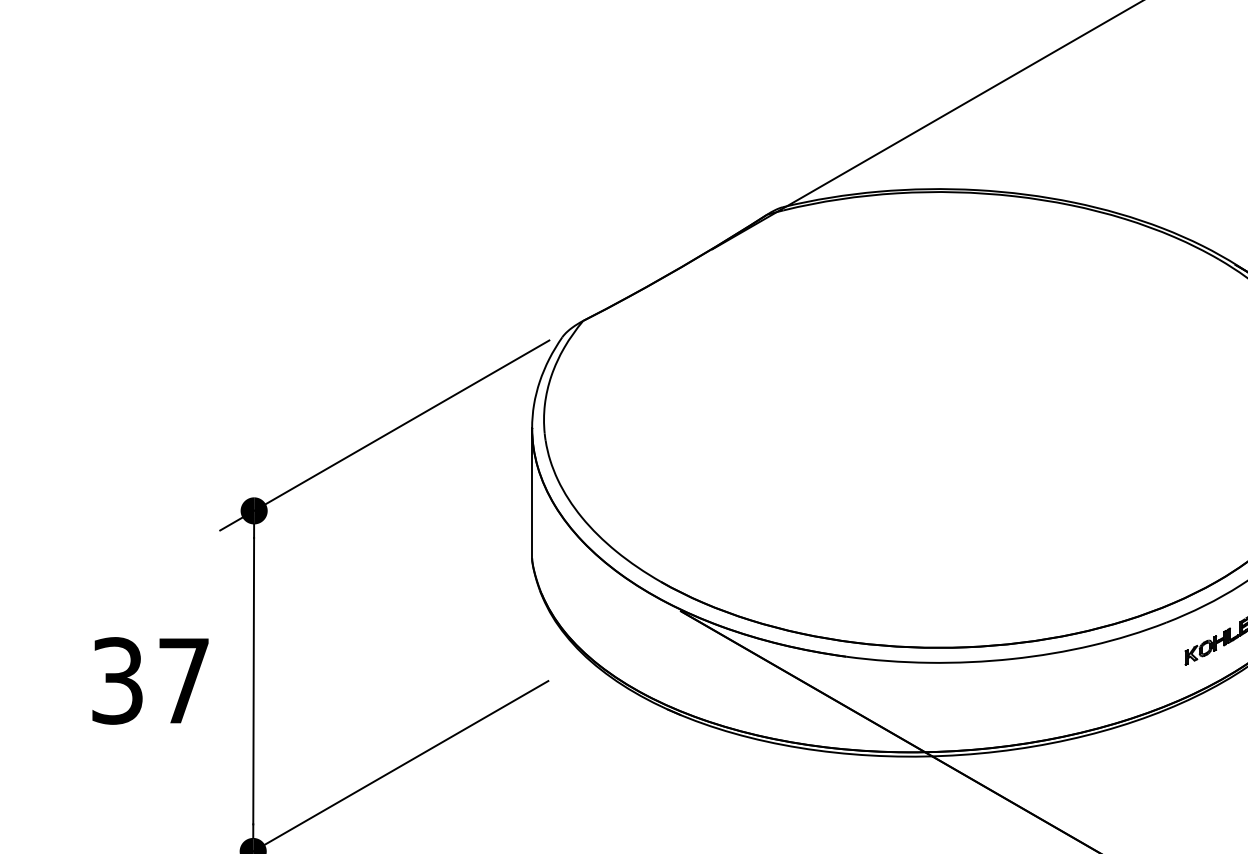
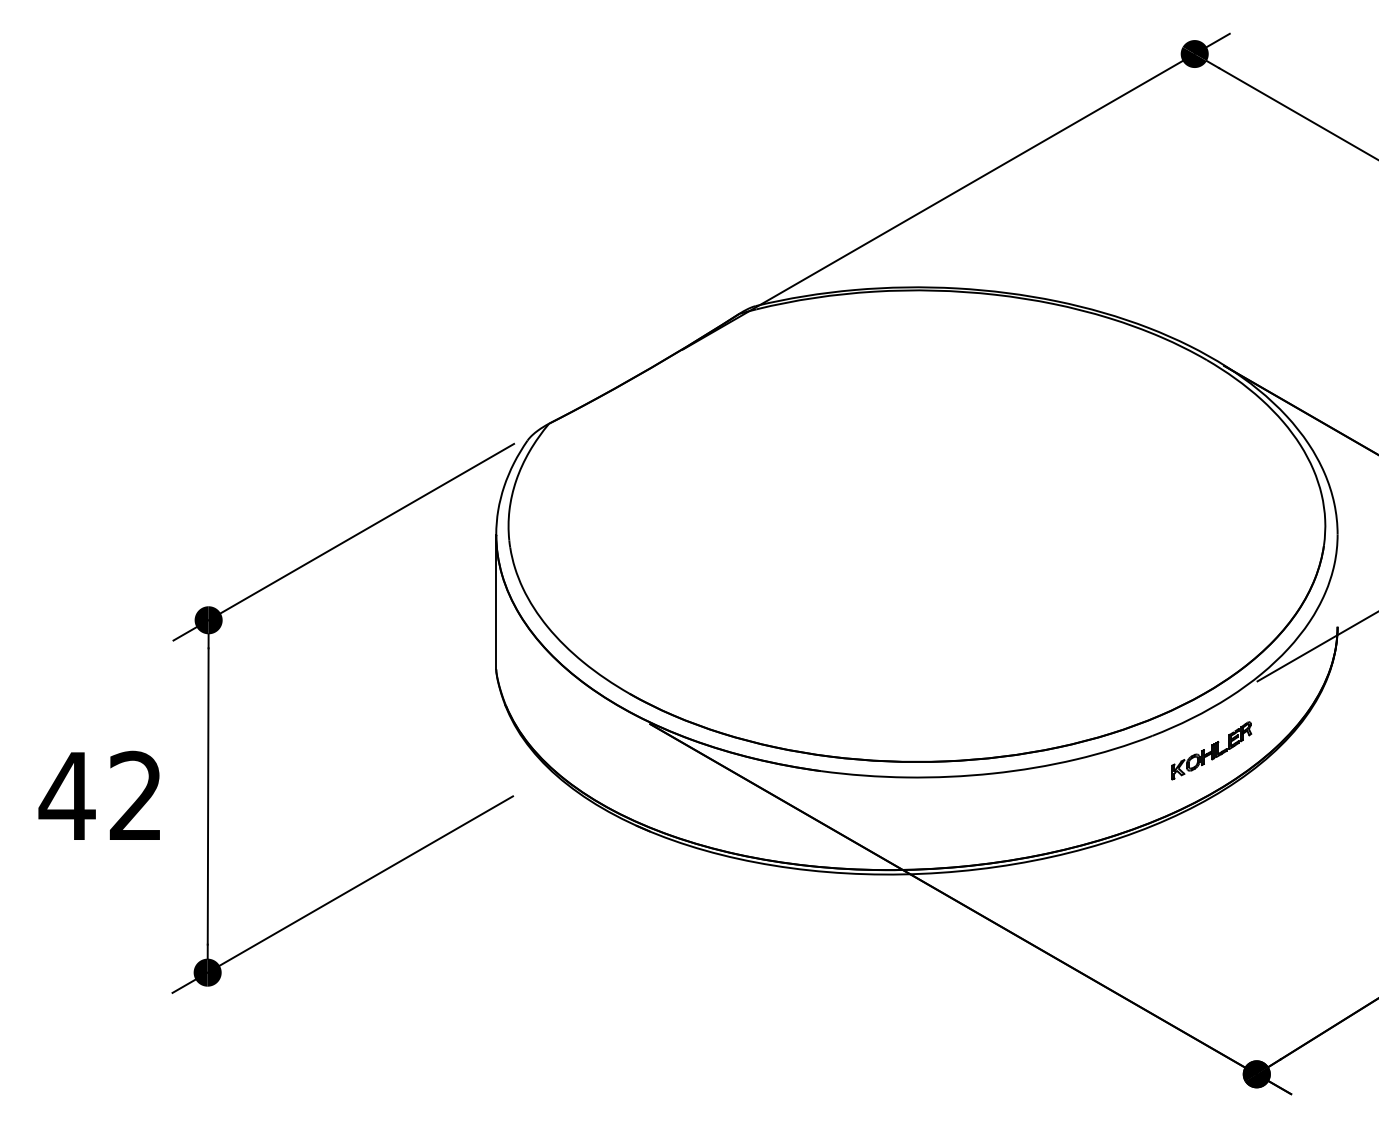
text: (148, 680) -> (99, 795), 37 -> 42

